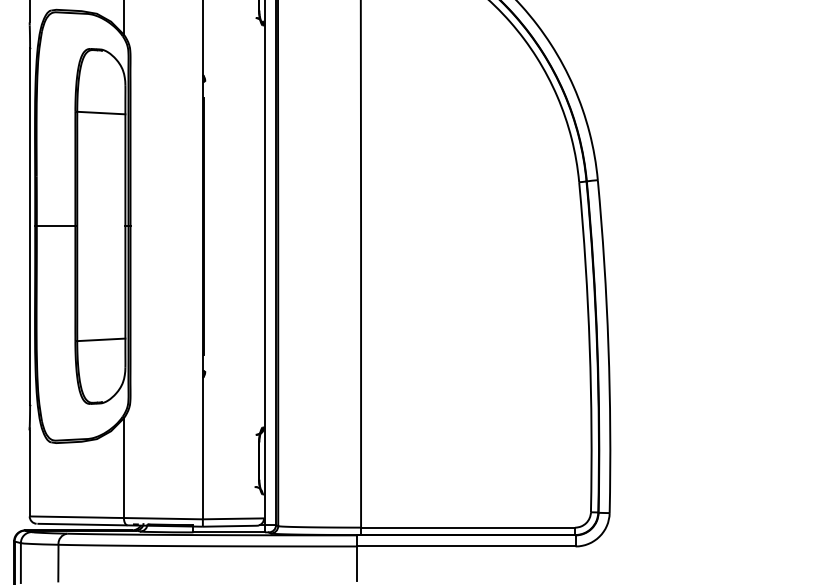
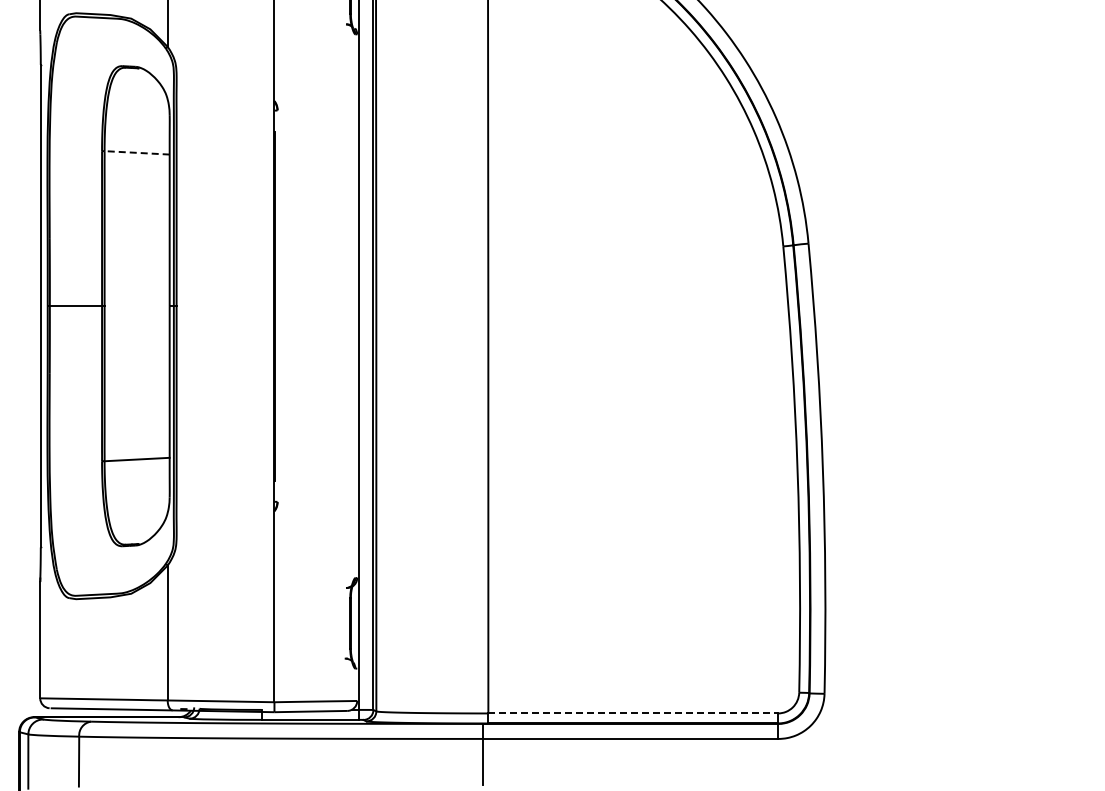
line: (101, 112) -> (137, 152), solid -> dashed
line: (468, 527) -> (633, 713), solid -> dashed

